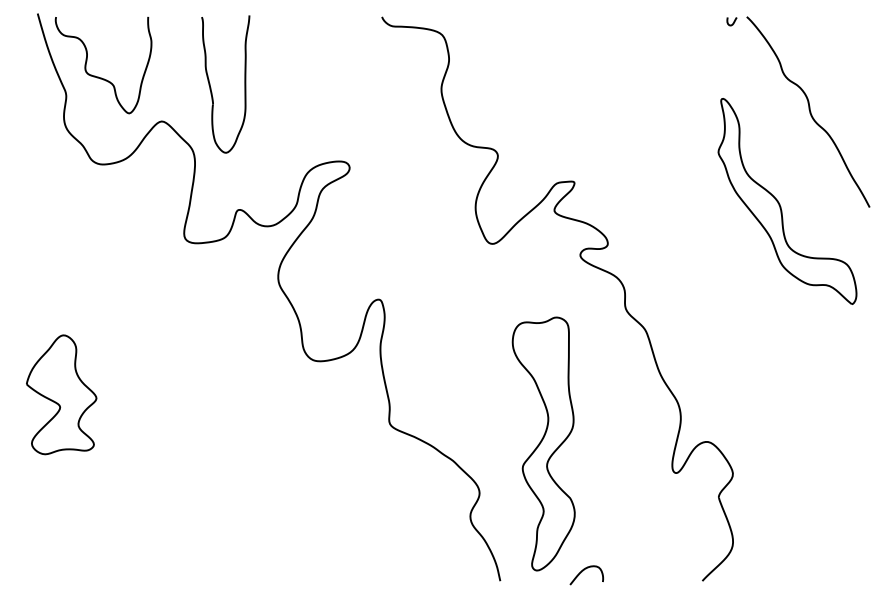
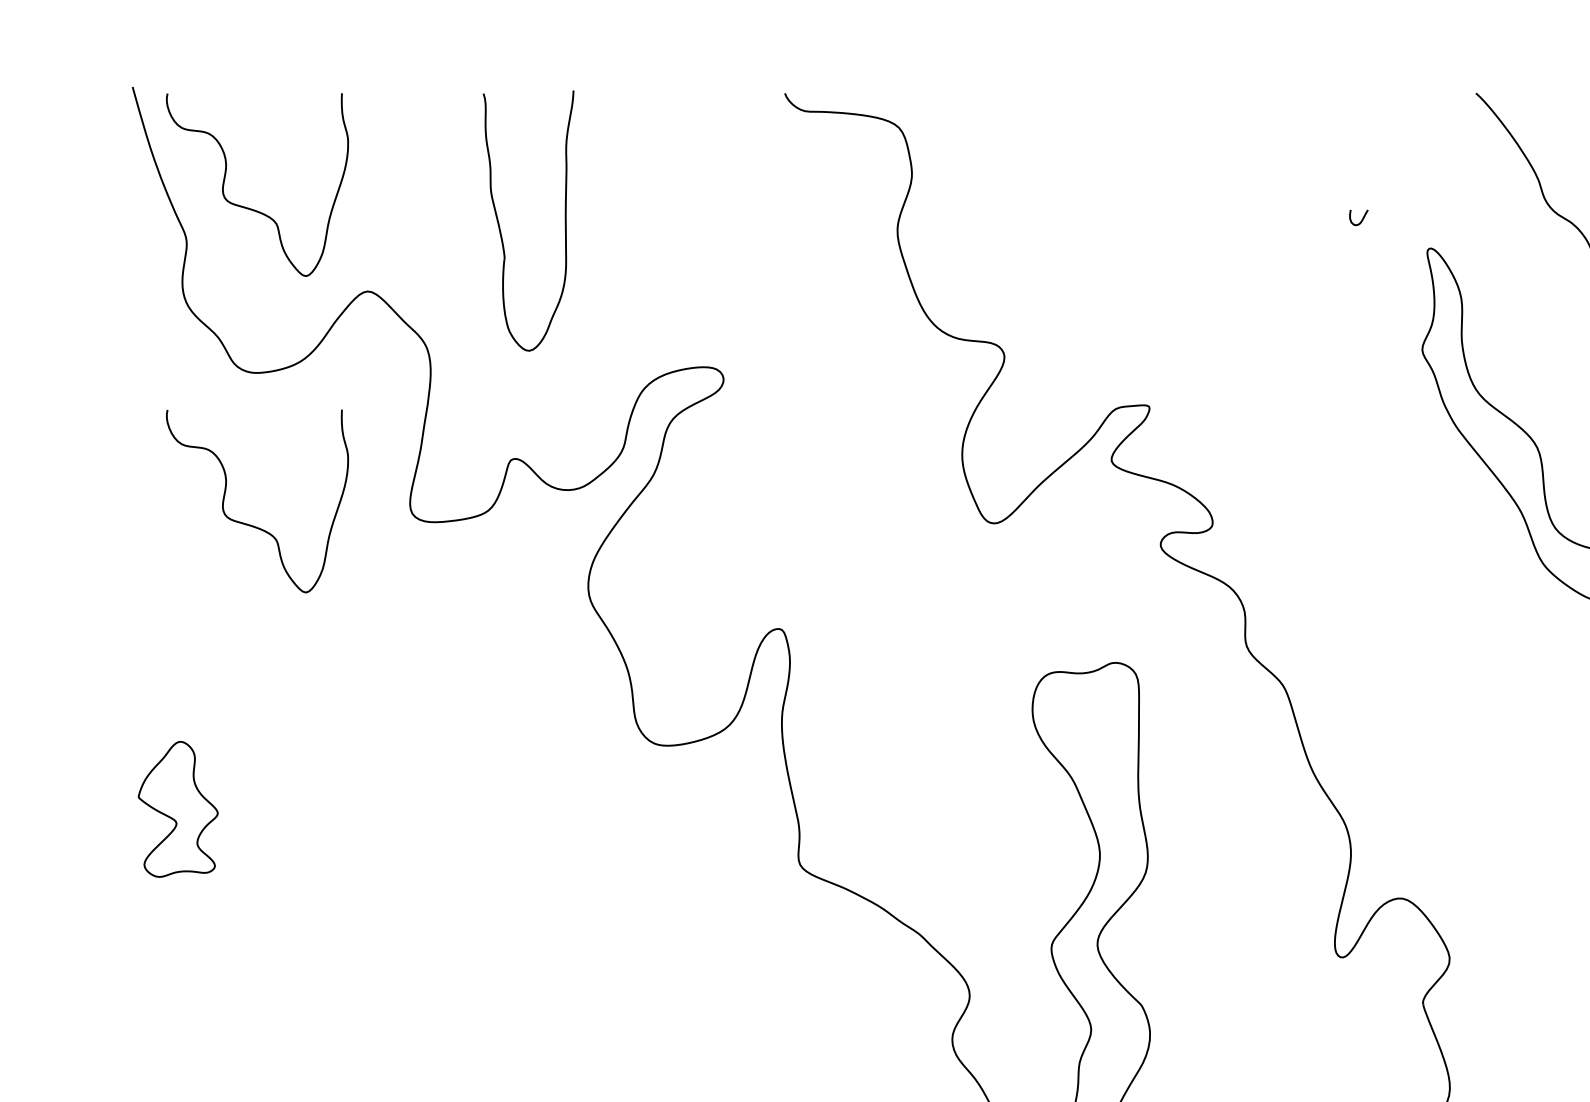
curve: (733, 21) -> (1361, 217), moved
part: (211, 87) -> (501, 227), moved
curve: (98, 243) -> (247, 522), added
part: (61, 394) -> (177, 808), size x0.6

